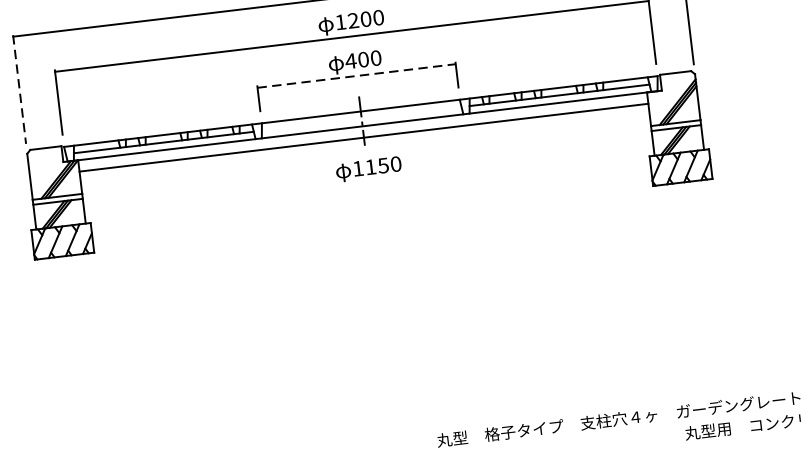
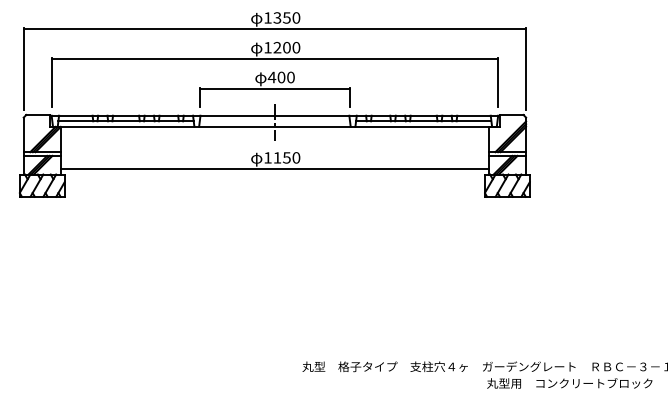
line: (356, 76) -> (274, 89), dashed -> solid
line: (19, 89) -> (23, 69), dashed -> solid
line: (363, 137) -> (274, 169), moved

